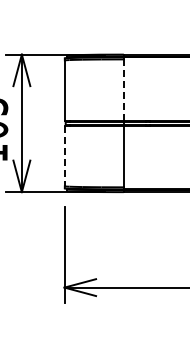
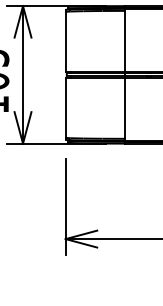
line: (123, 90) -> (124, 41), dashed -> solid
line: (64, 156) -> (65, 107), dashed -> solid

